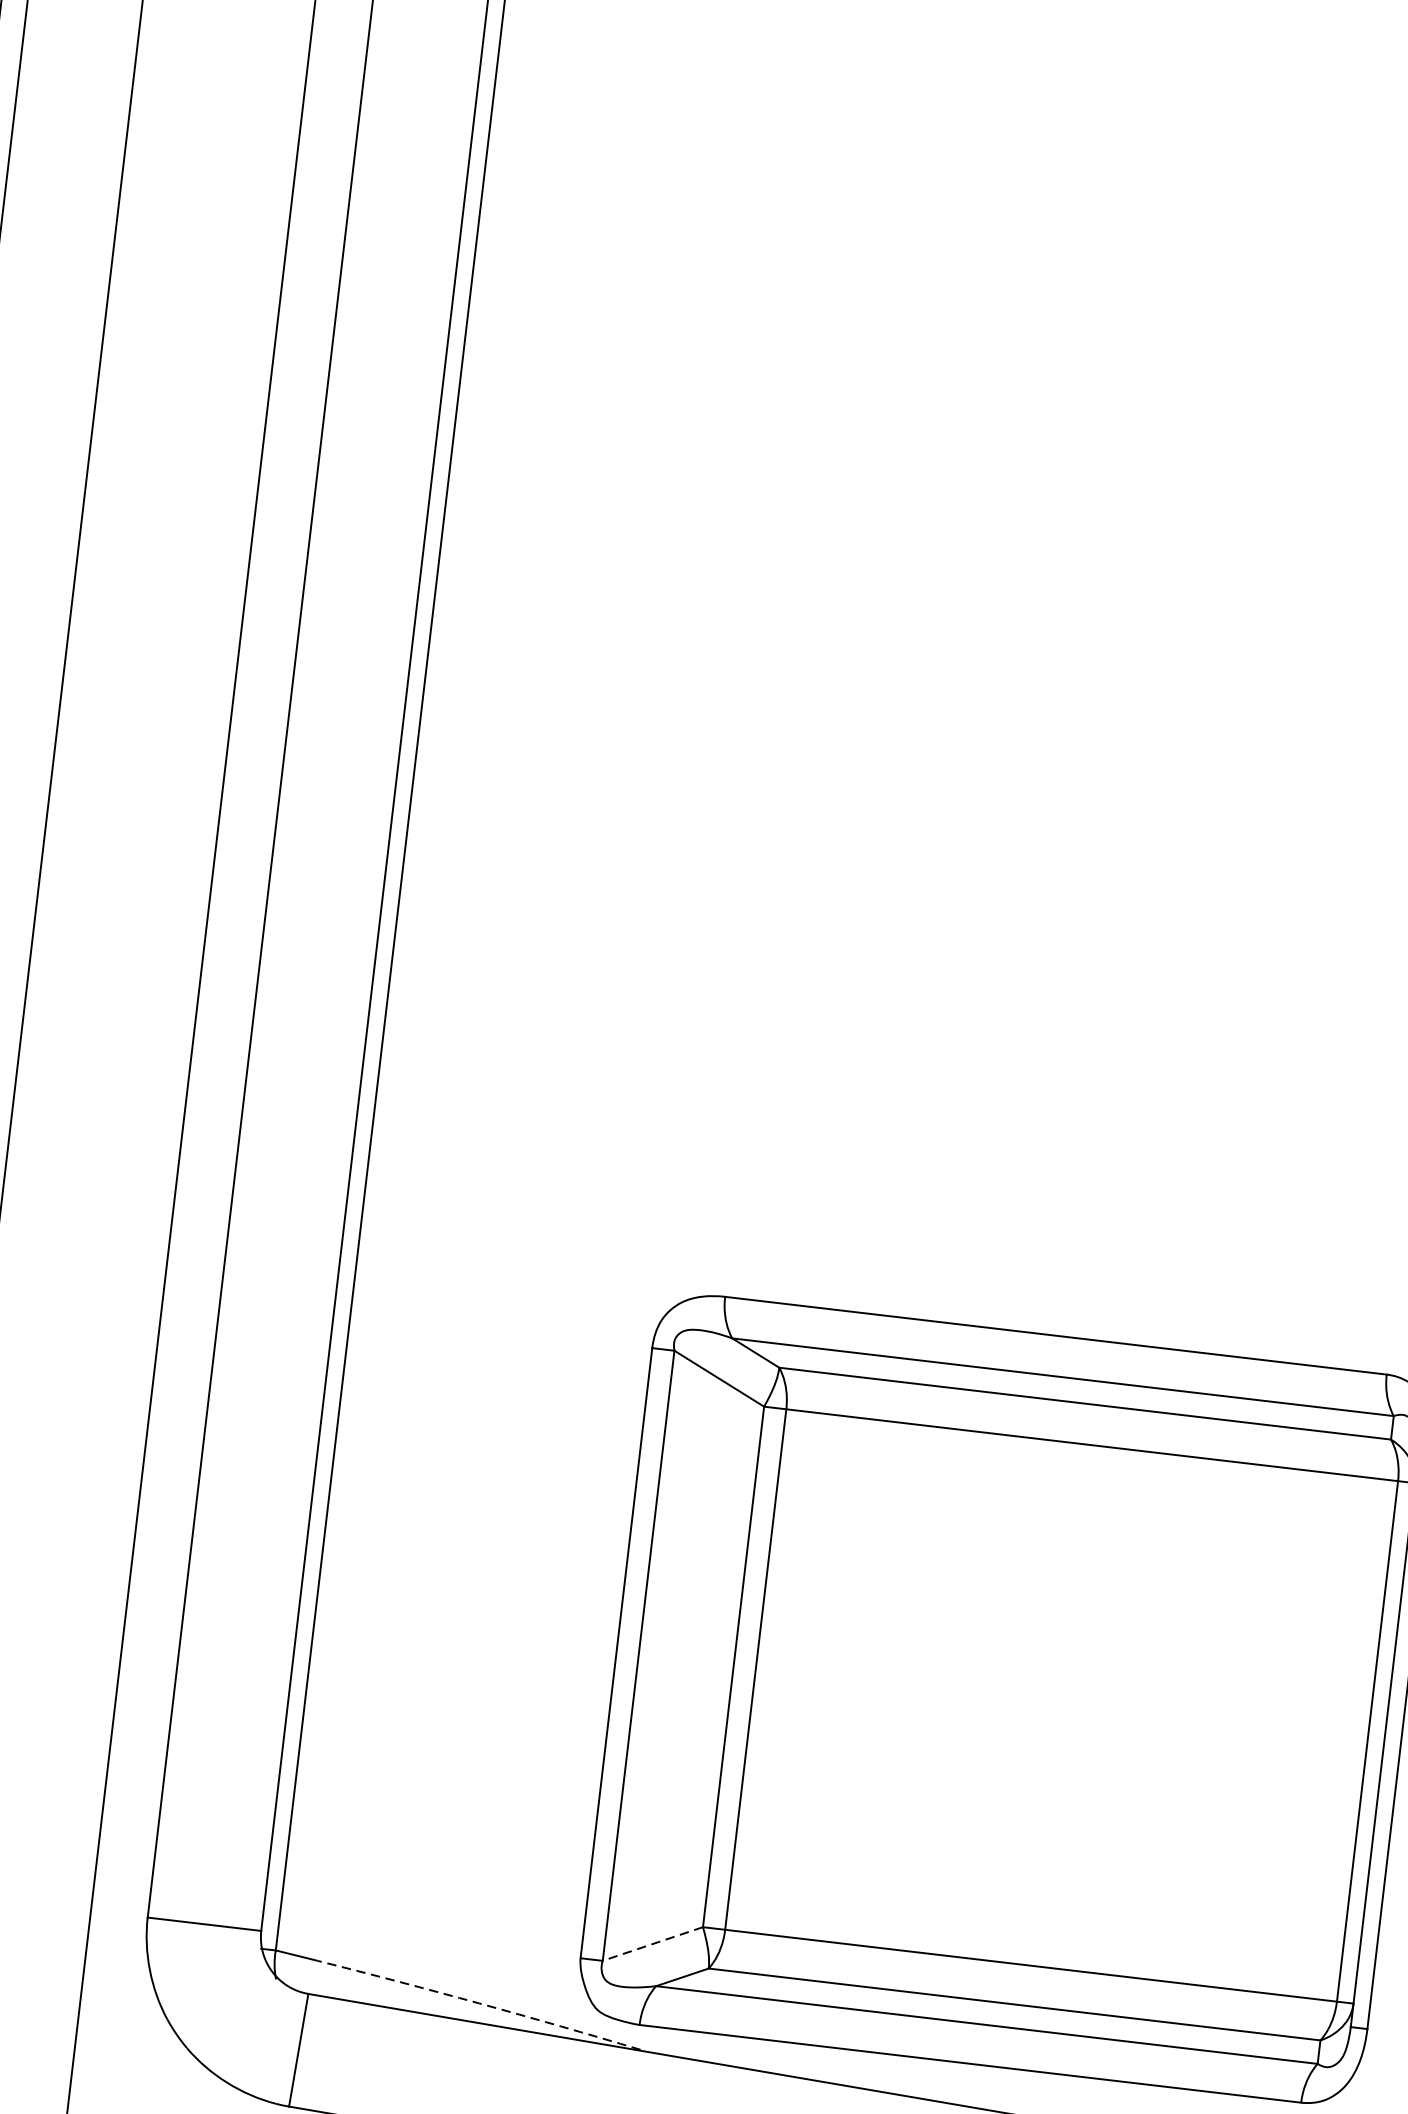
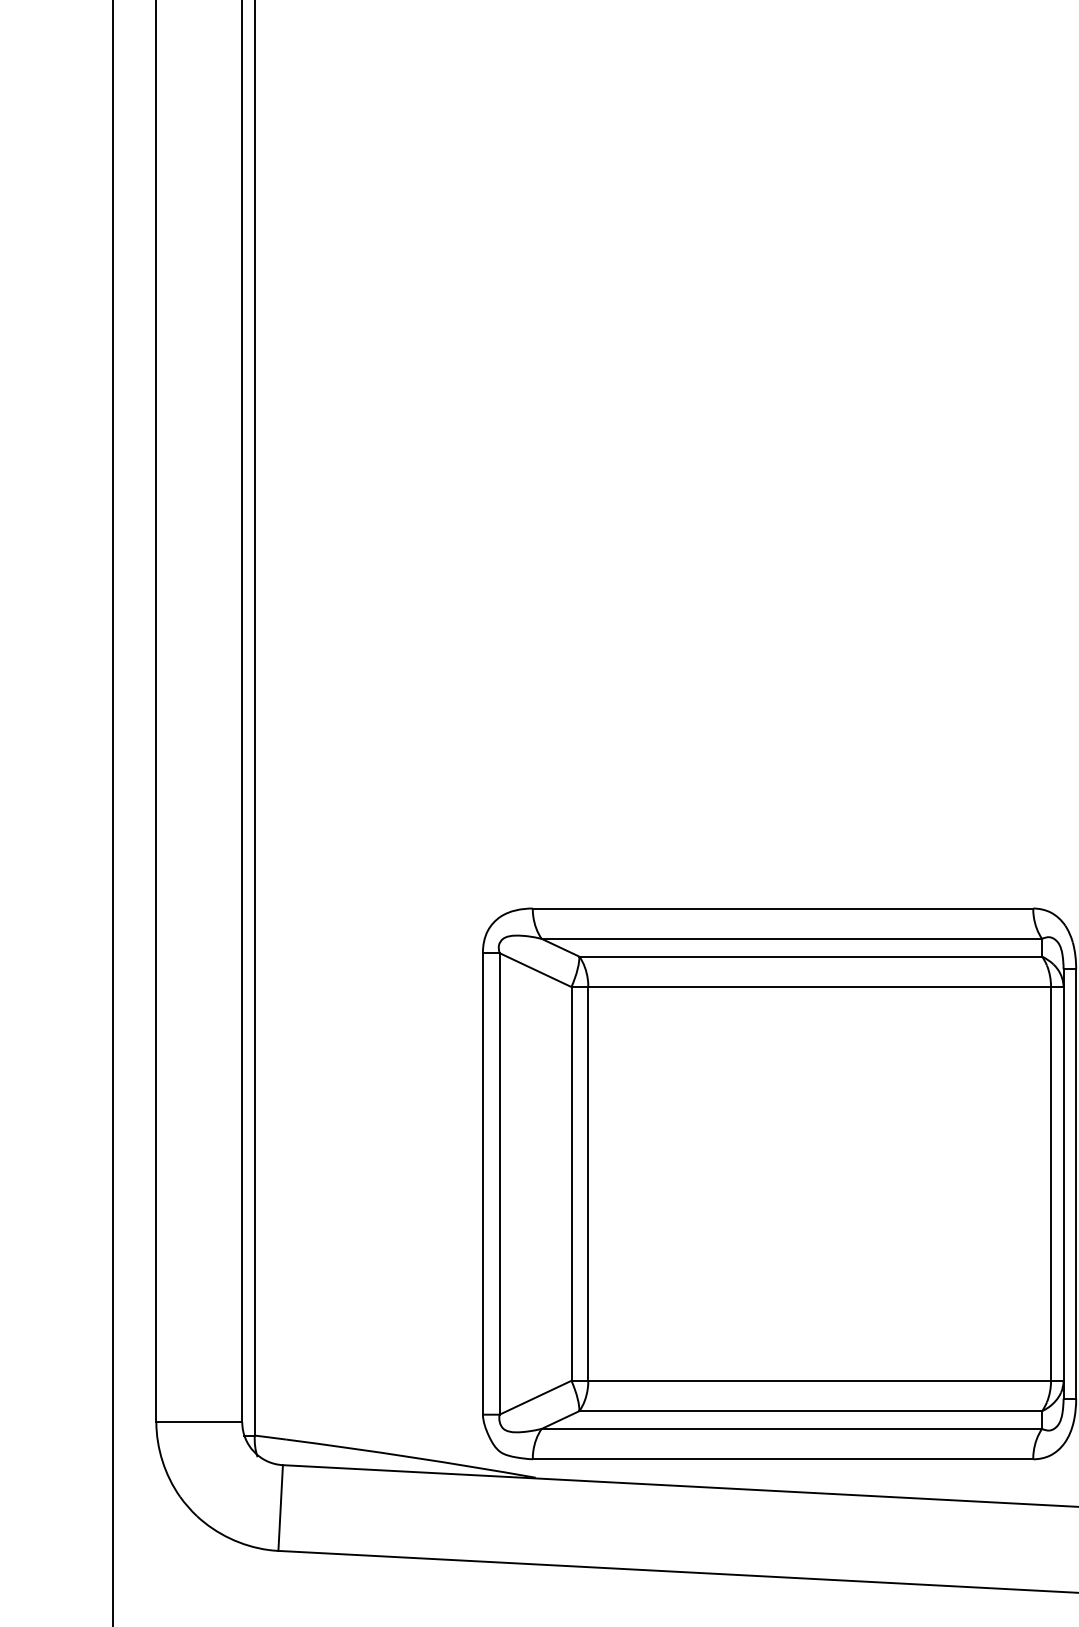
line: (652, 1943) -> (535, 1397), dashed -> solid
arc: (479, 2003) -> (411, 1457), dashed -> solid

